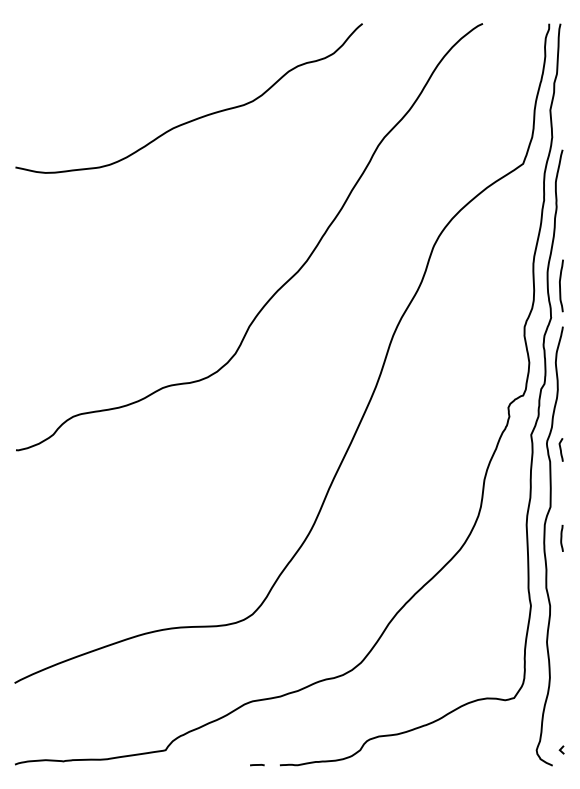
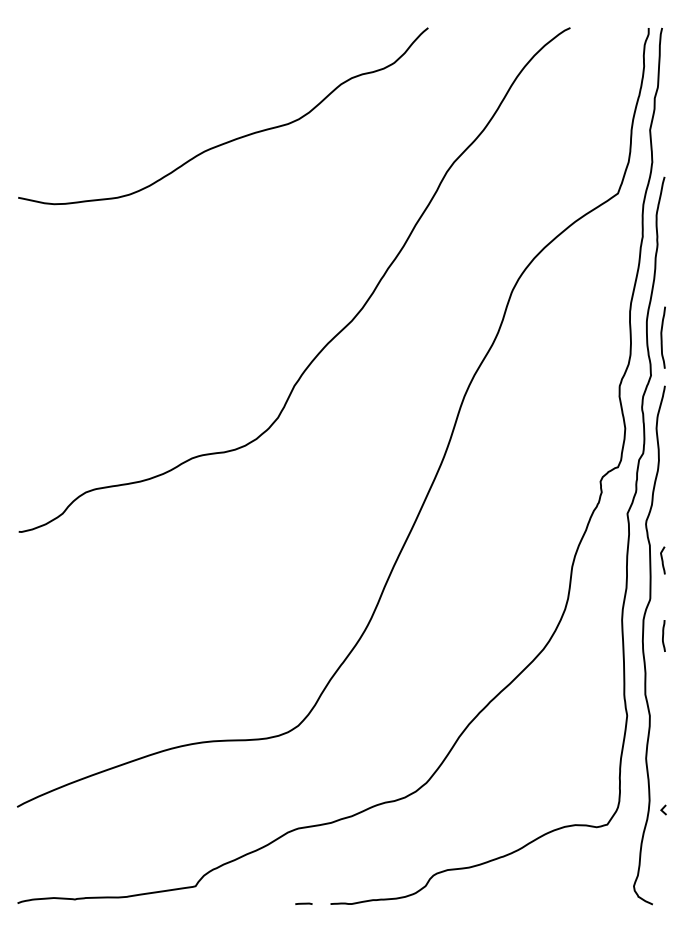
curve: (560, 449) -> (662, 560), moved
line: (561, 749) -> (663, 809), moved

